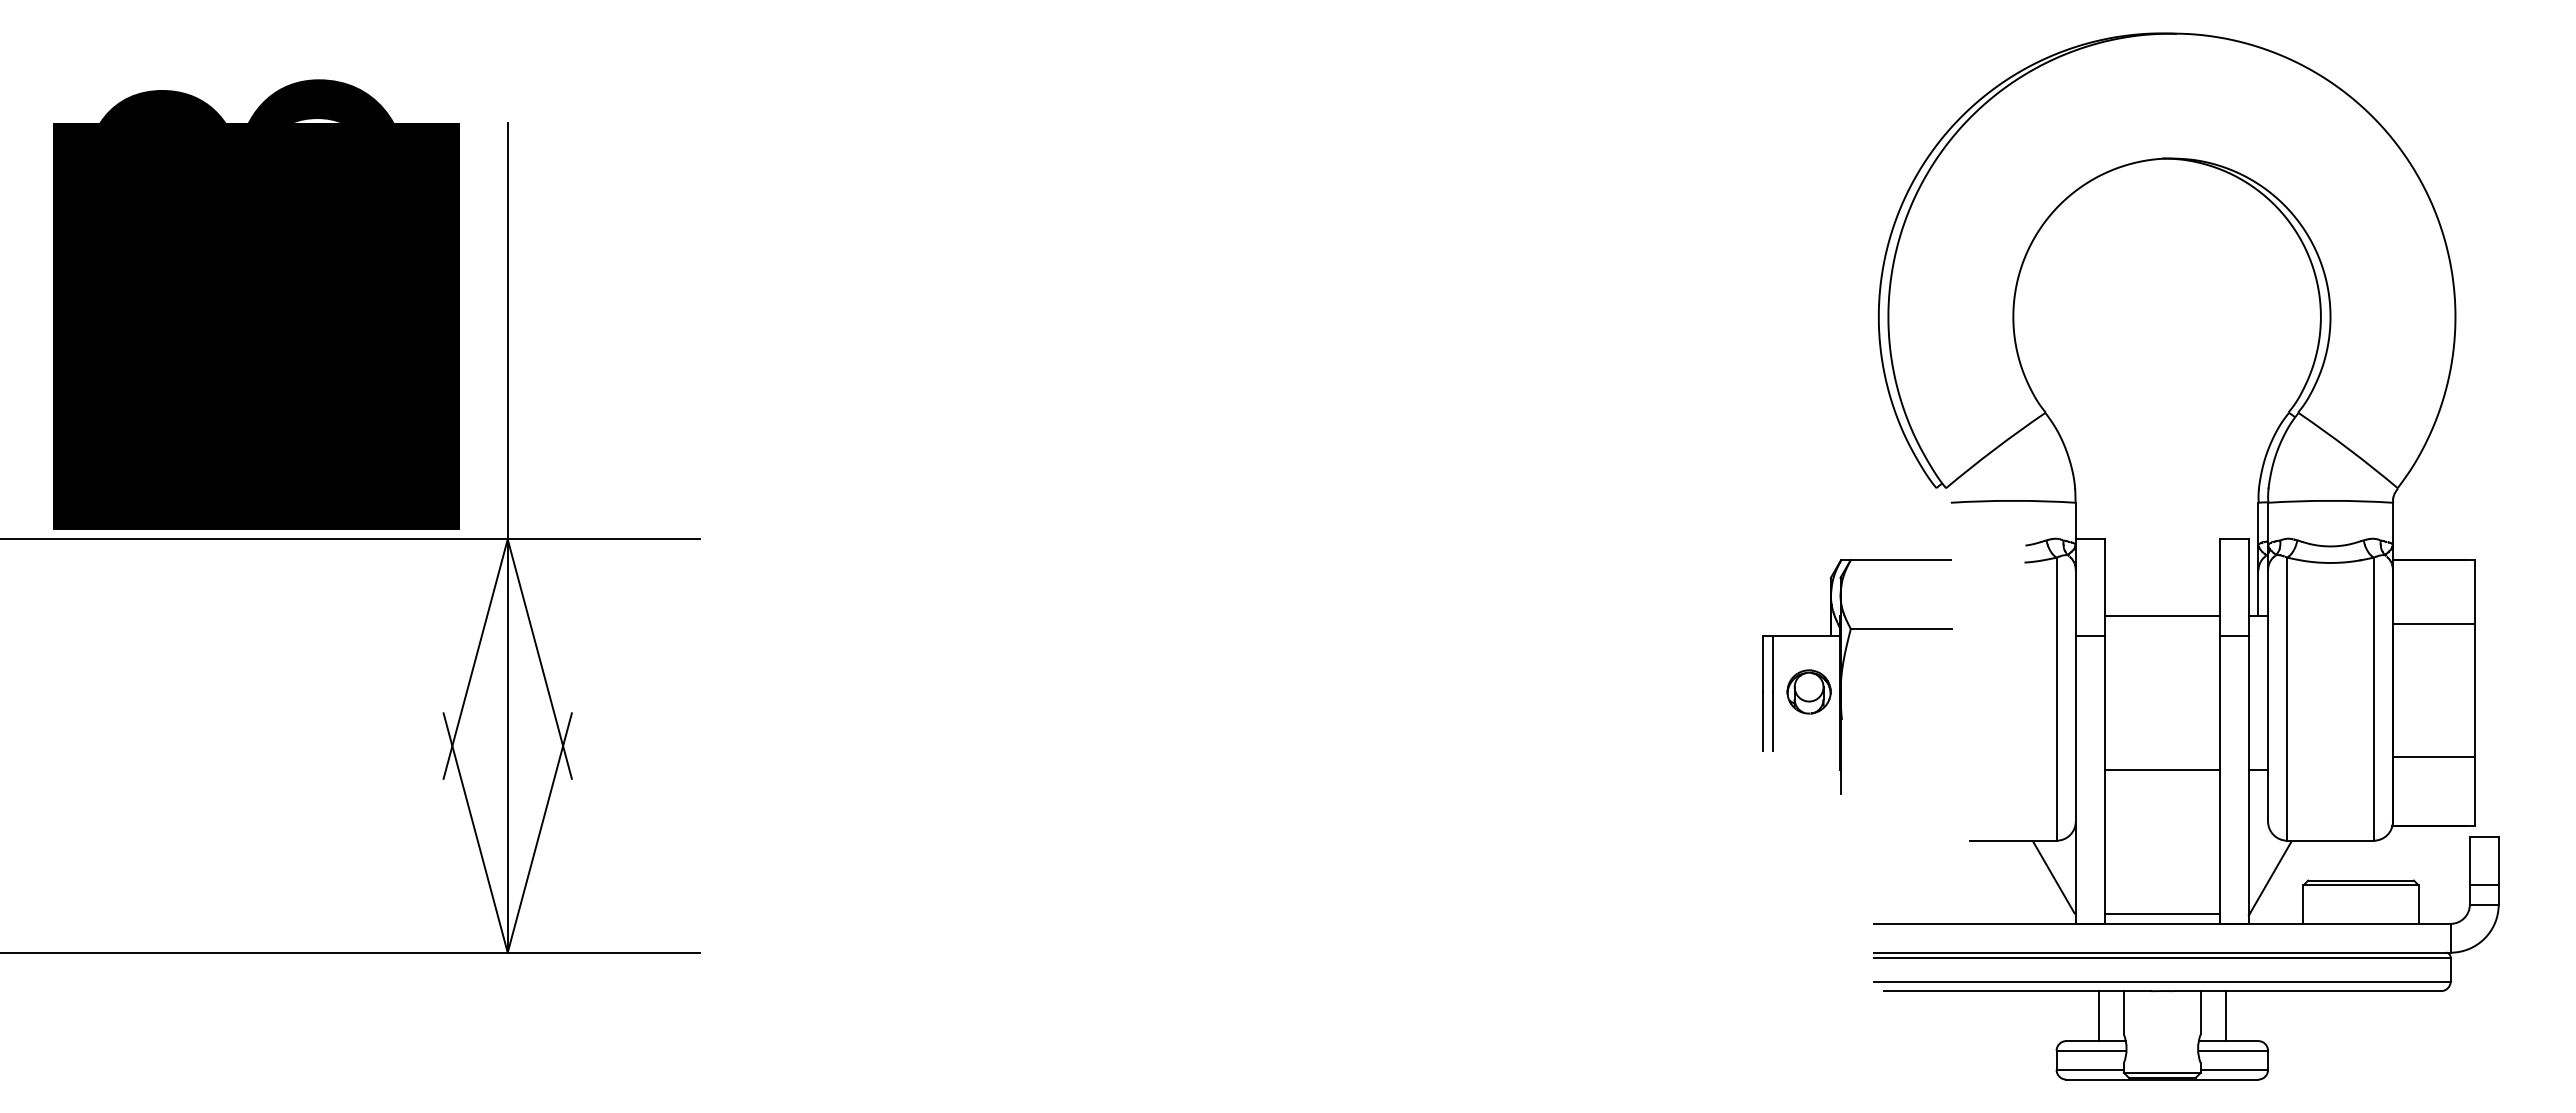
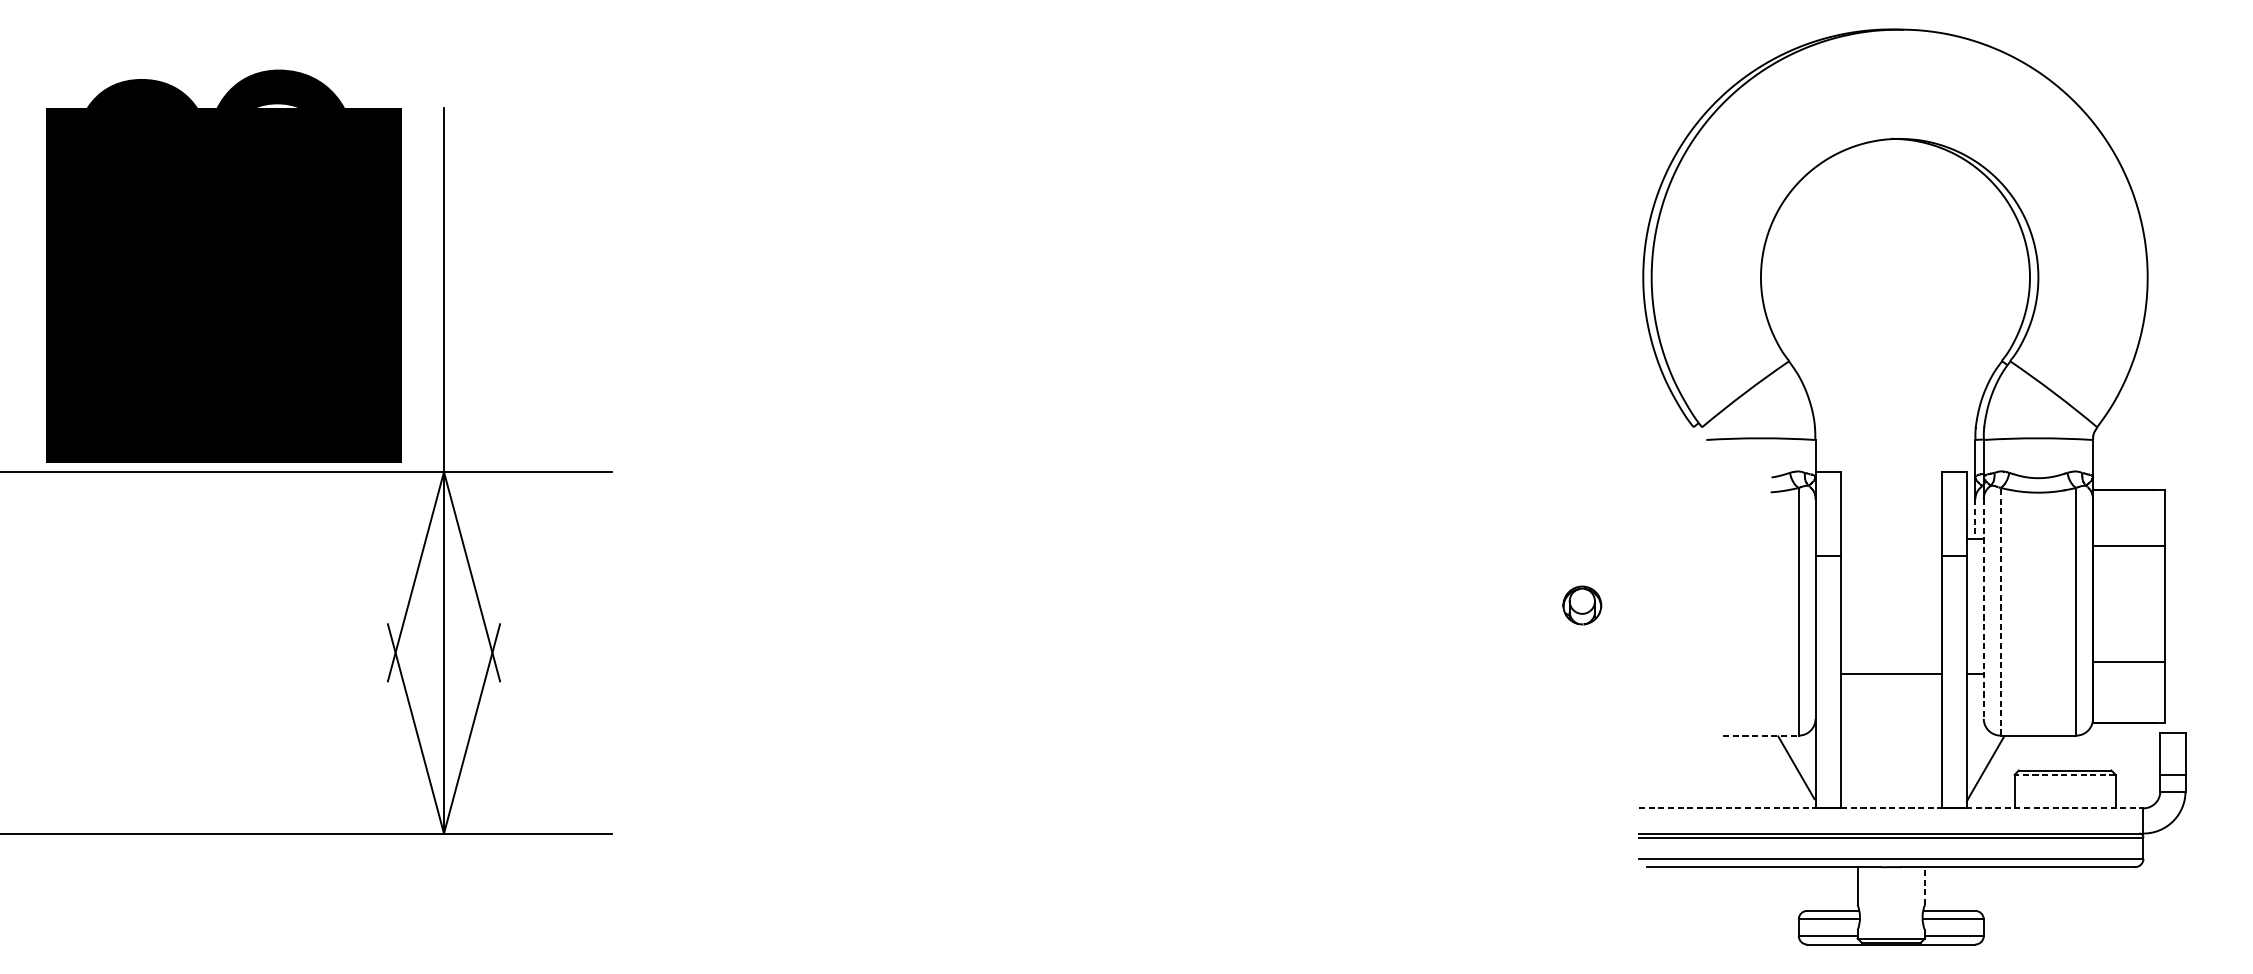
line: (2258, 593) -> (1975, 519), solid -> dashed
line: (2162, 616) -> (1891, 539), removed
part: (1842, 676) -> (1611, 591), removed
line: (2268, 695) -> (1984, 608), solid -> dashed
line: (2287, 699) -> (2000, 612), solid -> dashed
line: (2013, 840) -> (1761, 735), solid -> dashed
line: (2361, 885) -> (2065, 774), solid -> dashed
line: (2162, 914) -> (1891, 800), removed
line: (2162, 923) -> (1891, 808), solid -> dashed
line: (2200, 1012) -> (1924, 885), solid -> dashed
line: (2098, 1016) -> (1835, 889), removed
line: (2225, 1016) -> (1946, 889), removed

